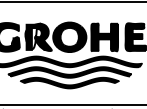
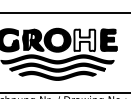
fill: (104, 36) -> (84, 39), removed

